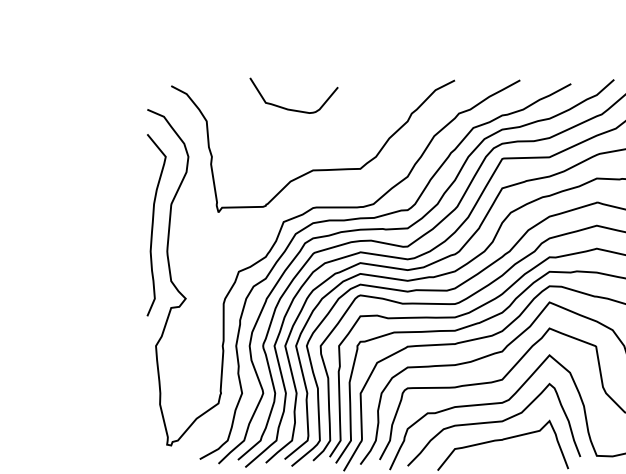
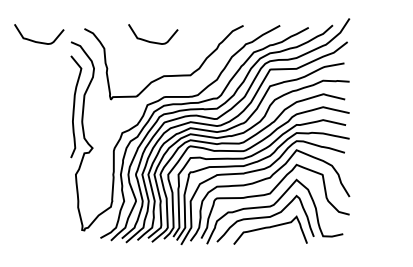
curve: (91, 108) -> (39, 41), added

